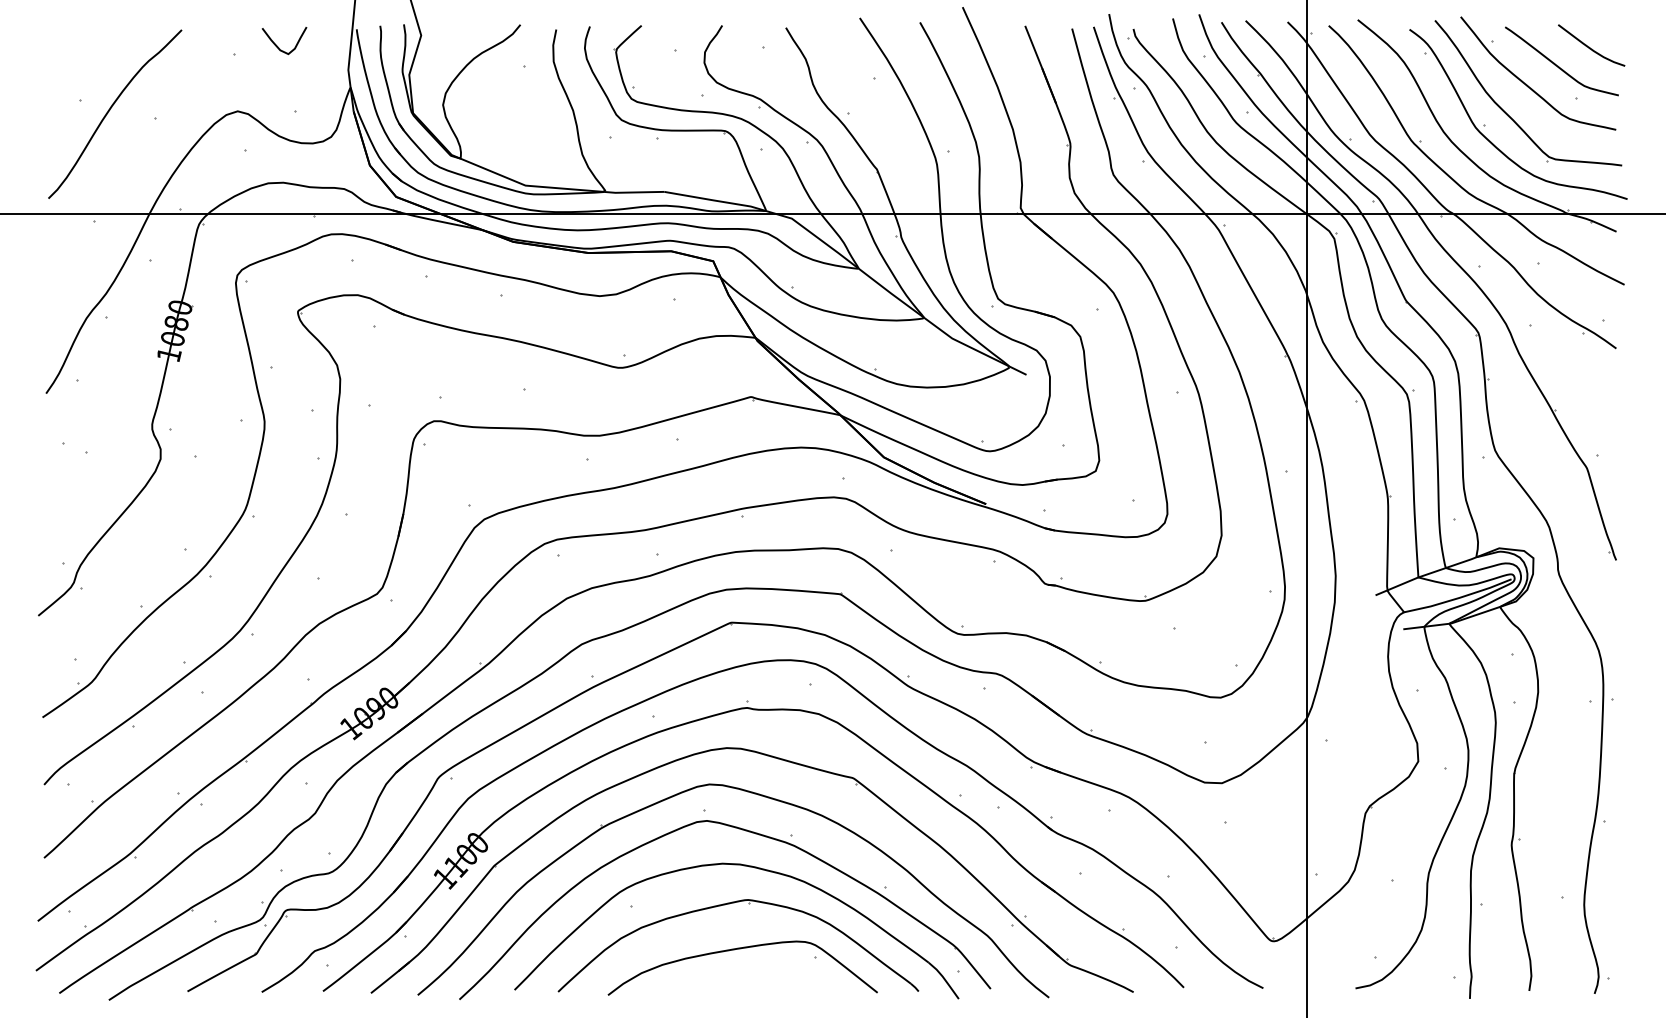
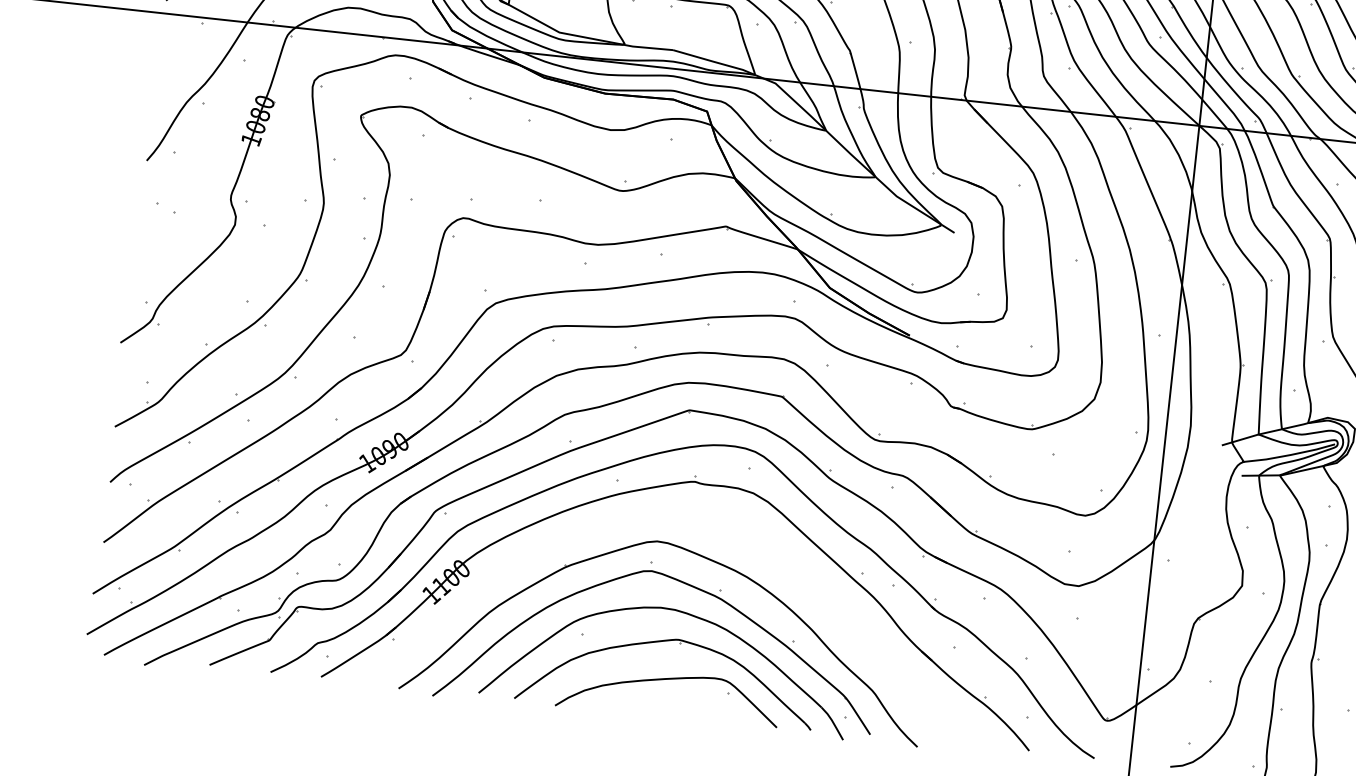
part: (777, 759) -> (715, 526), removed

